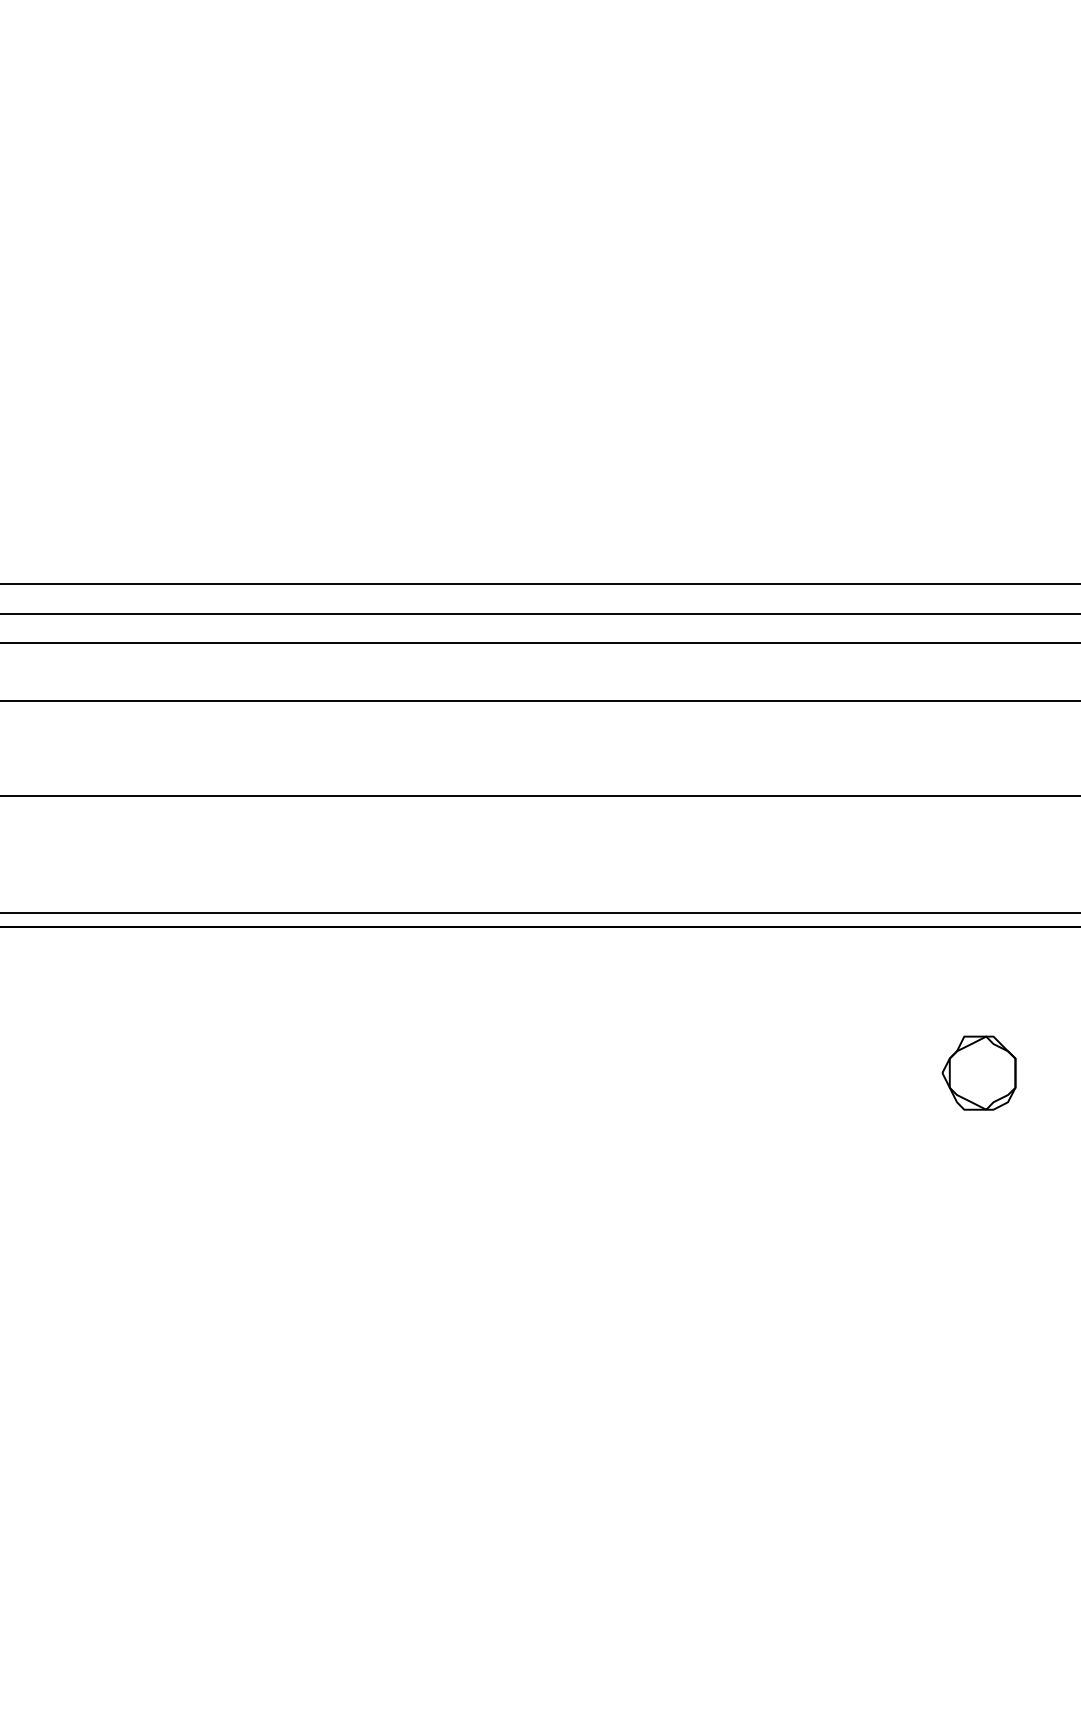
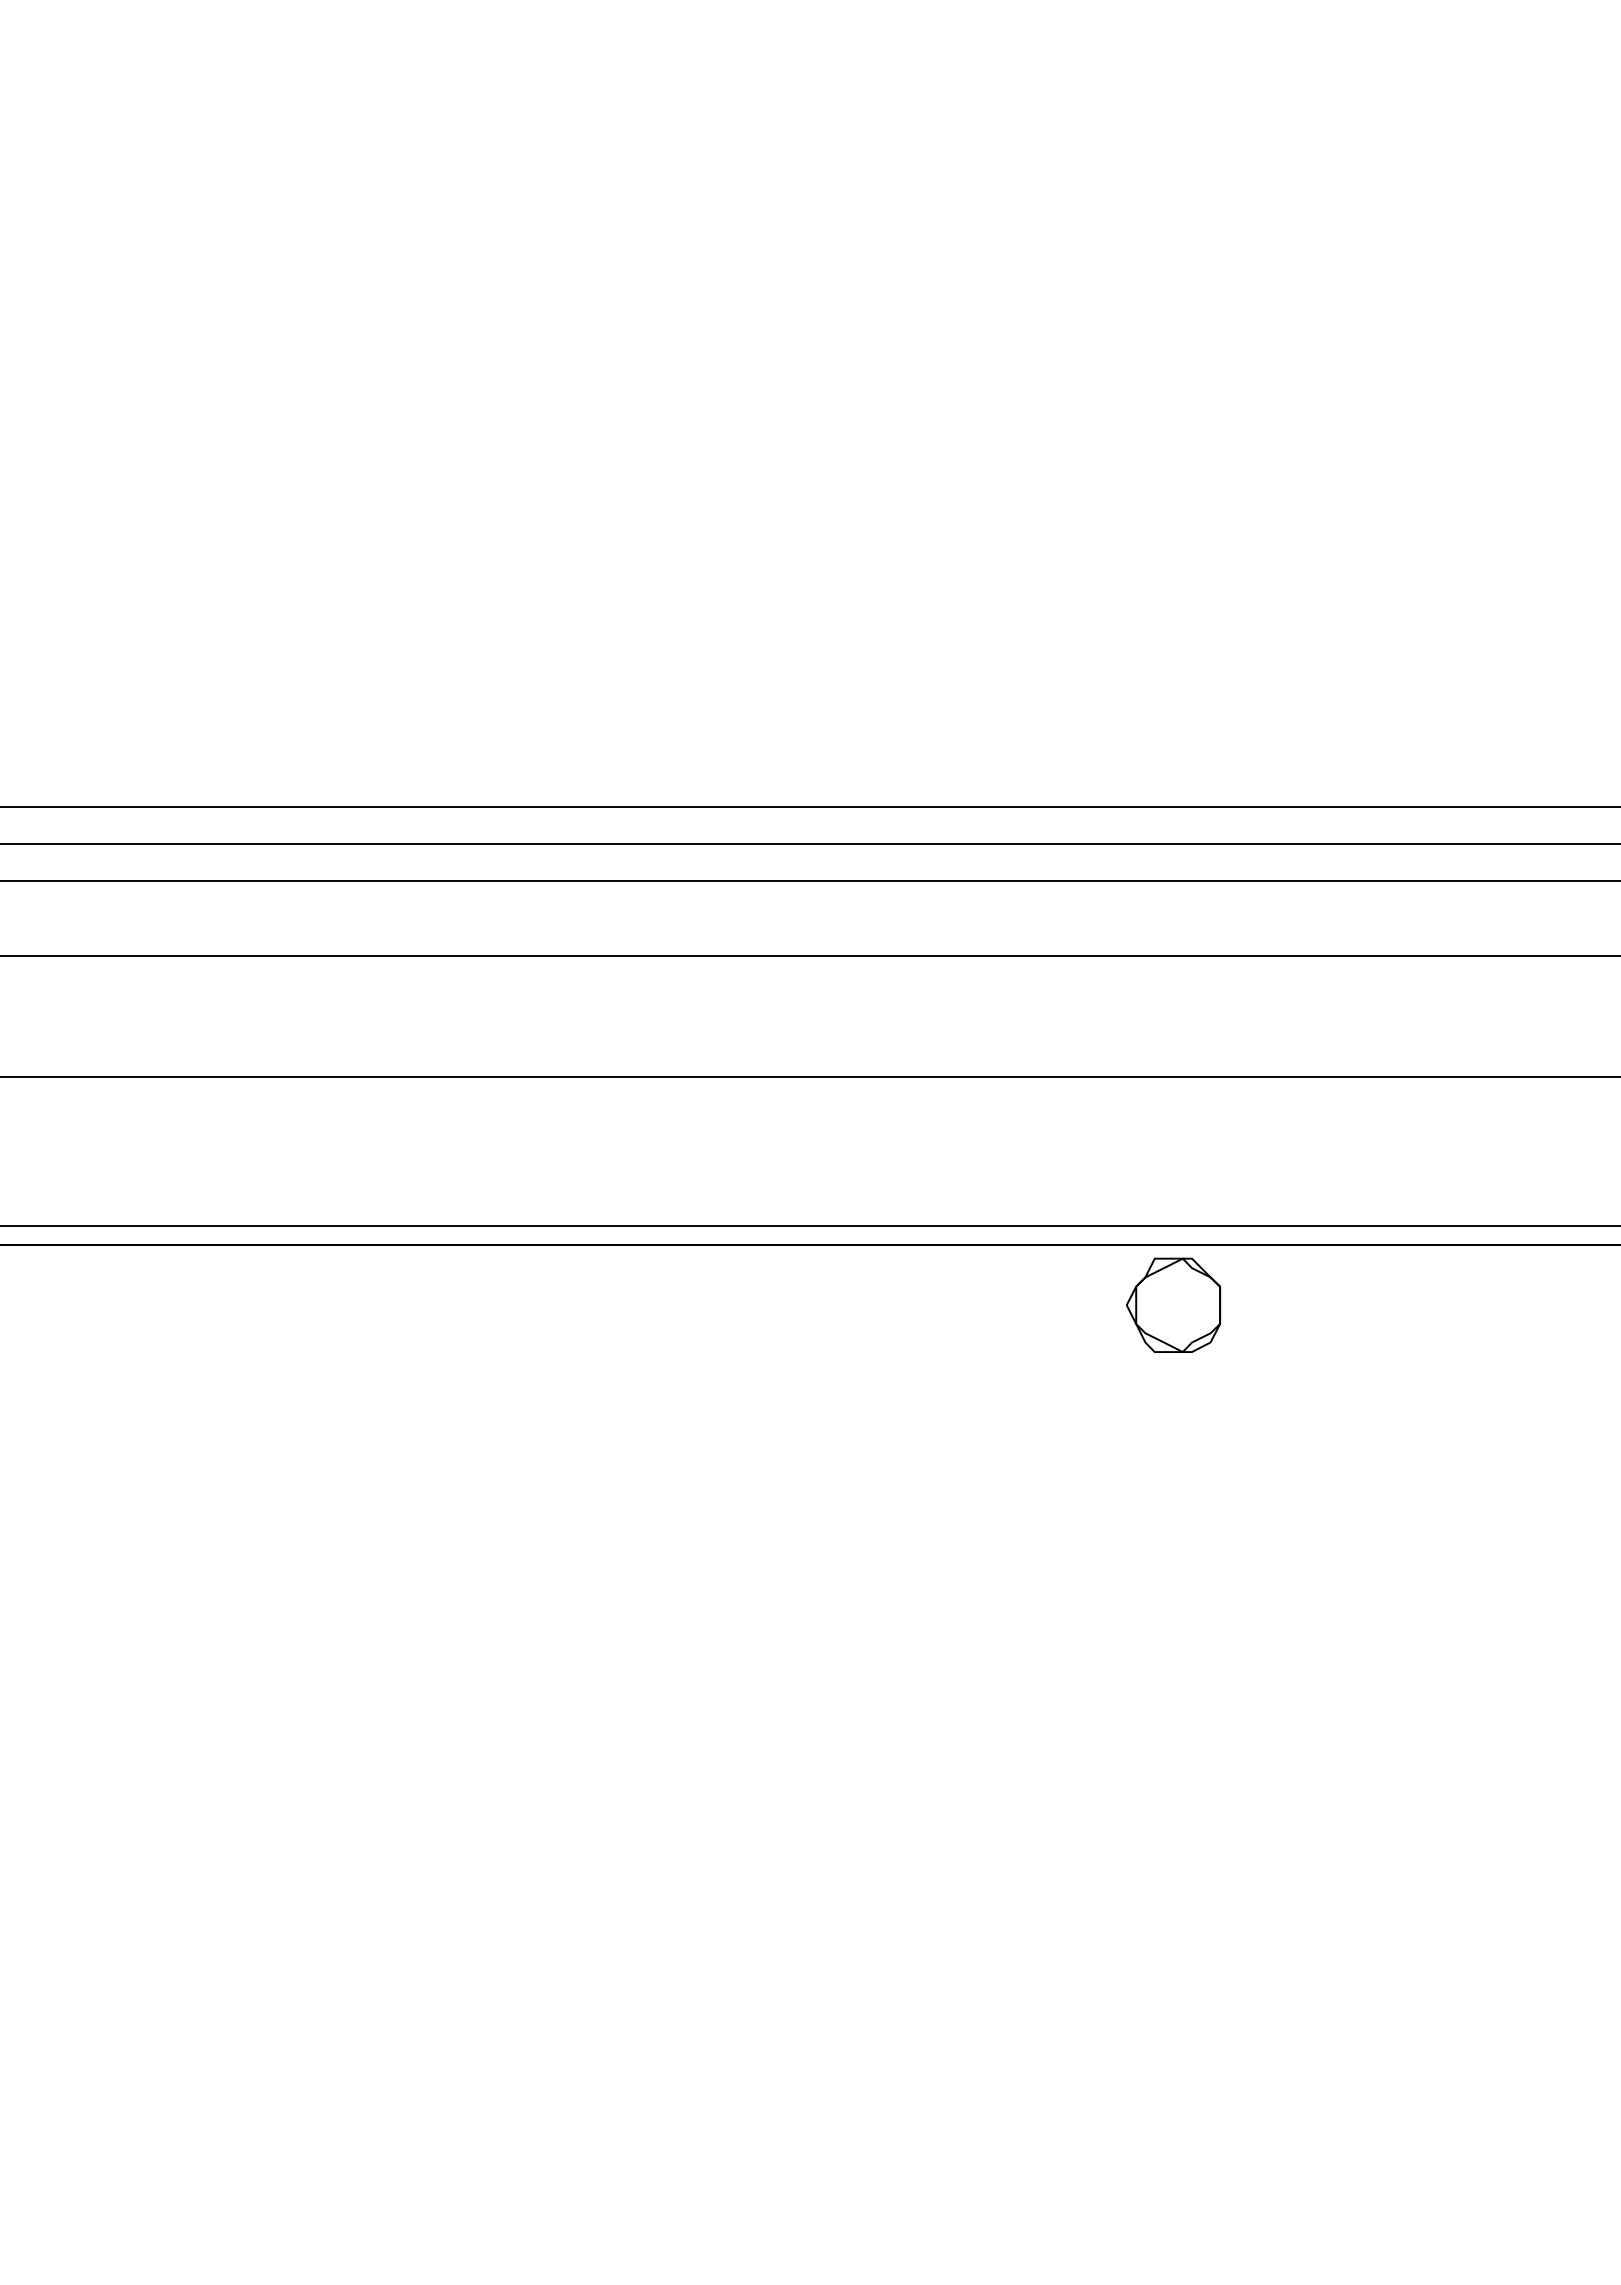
part: (979, 1072) -> (1173, 1304), moved

